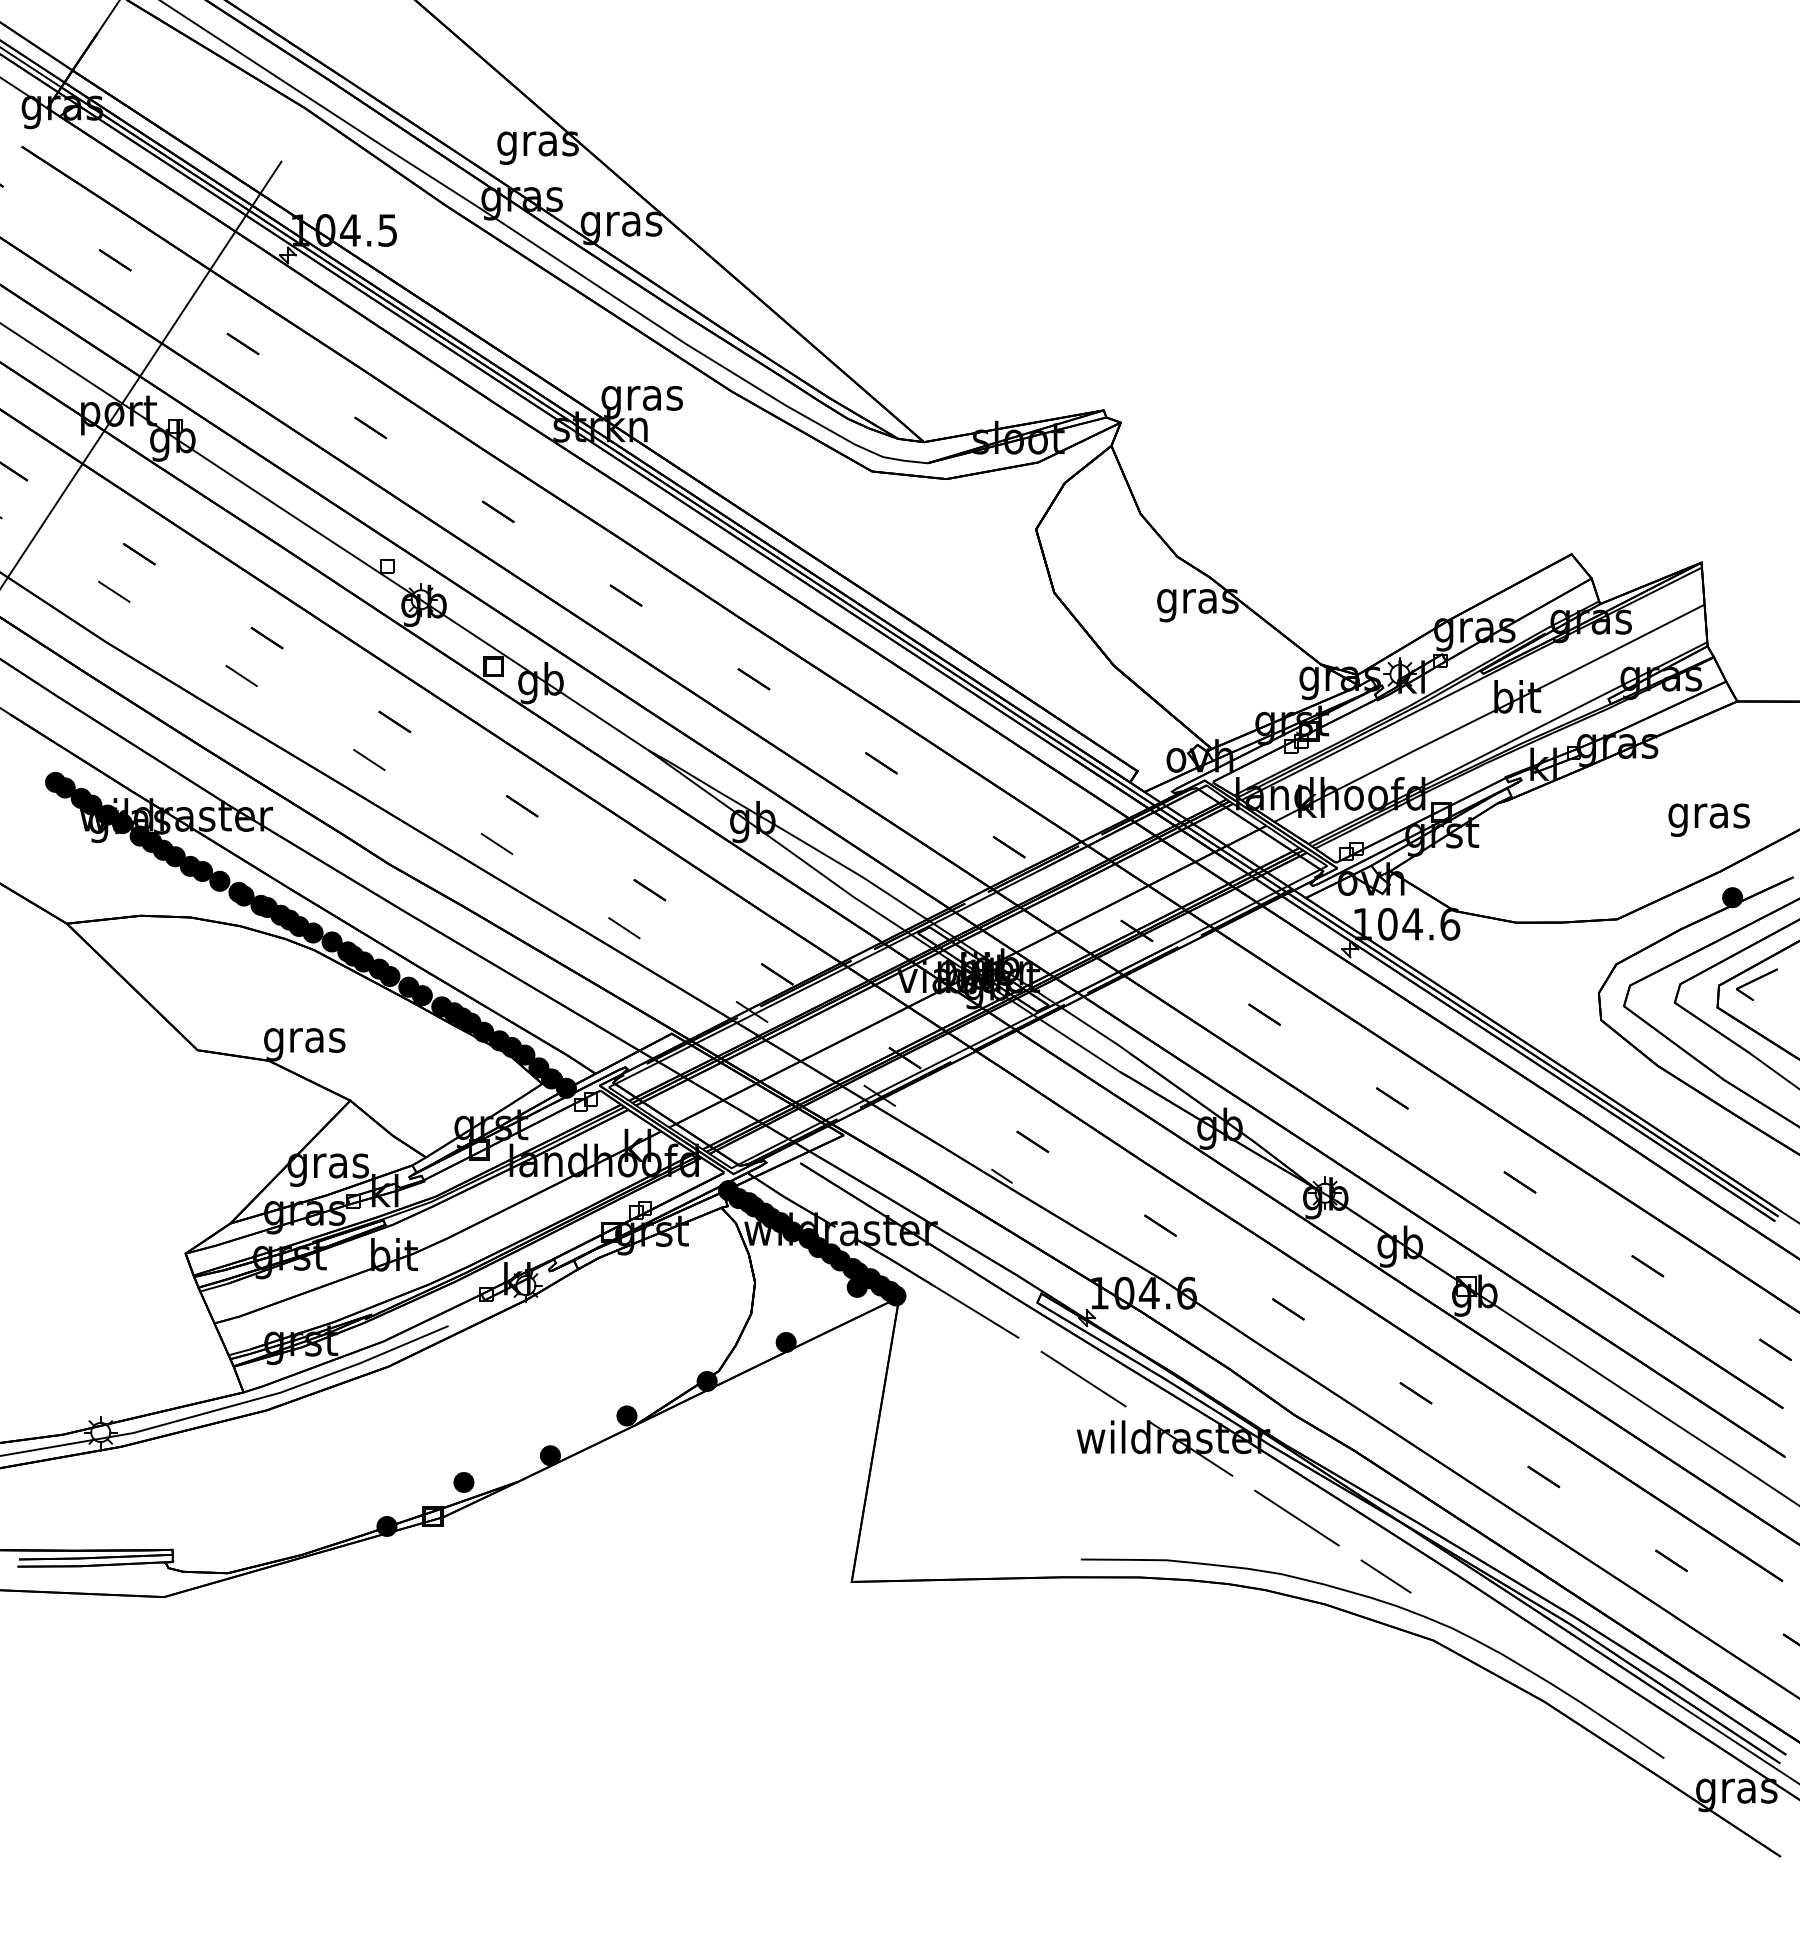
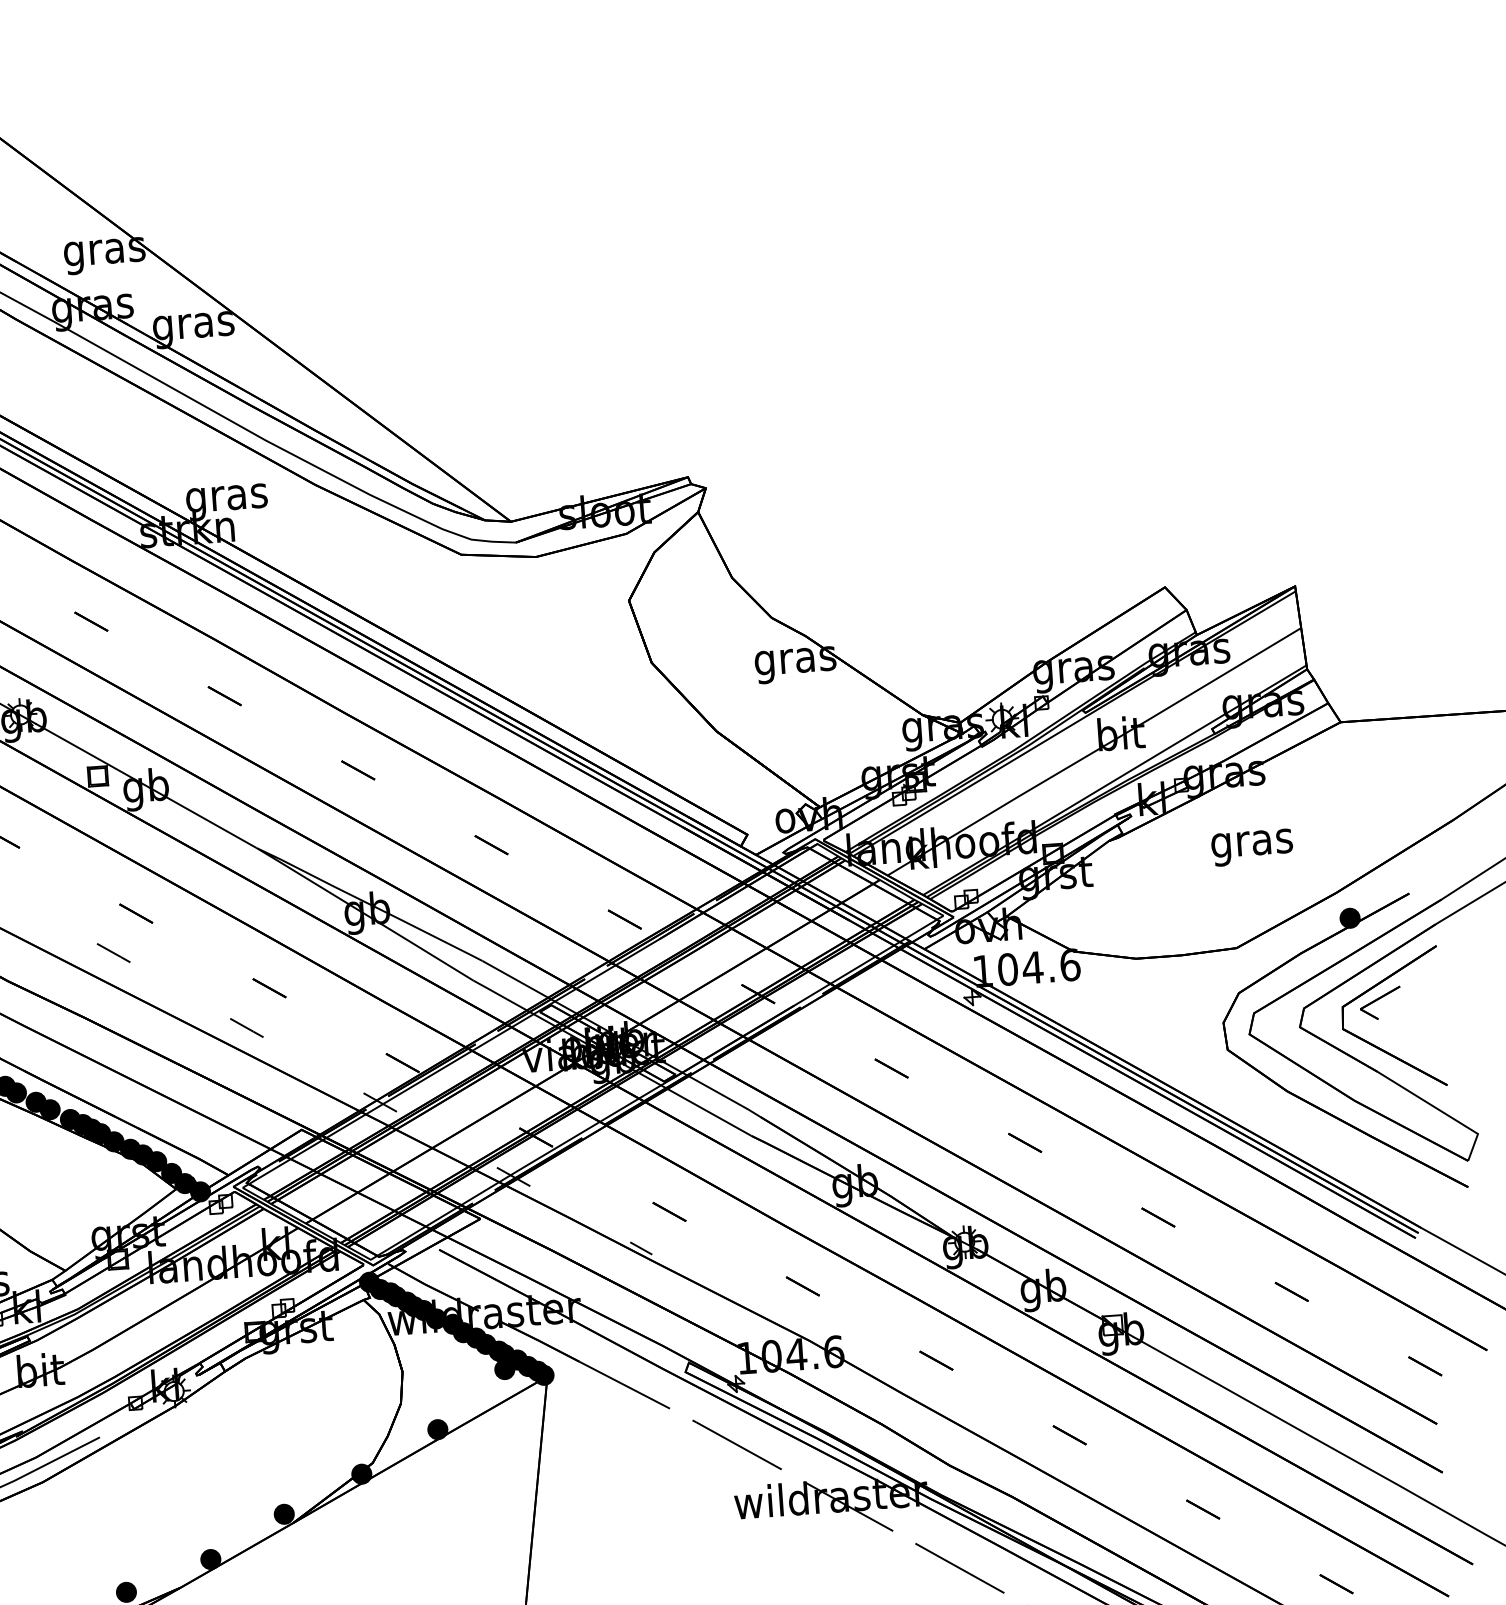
text: (1708, 819) -> (1251, 846), moved

